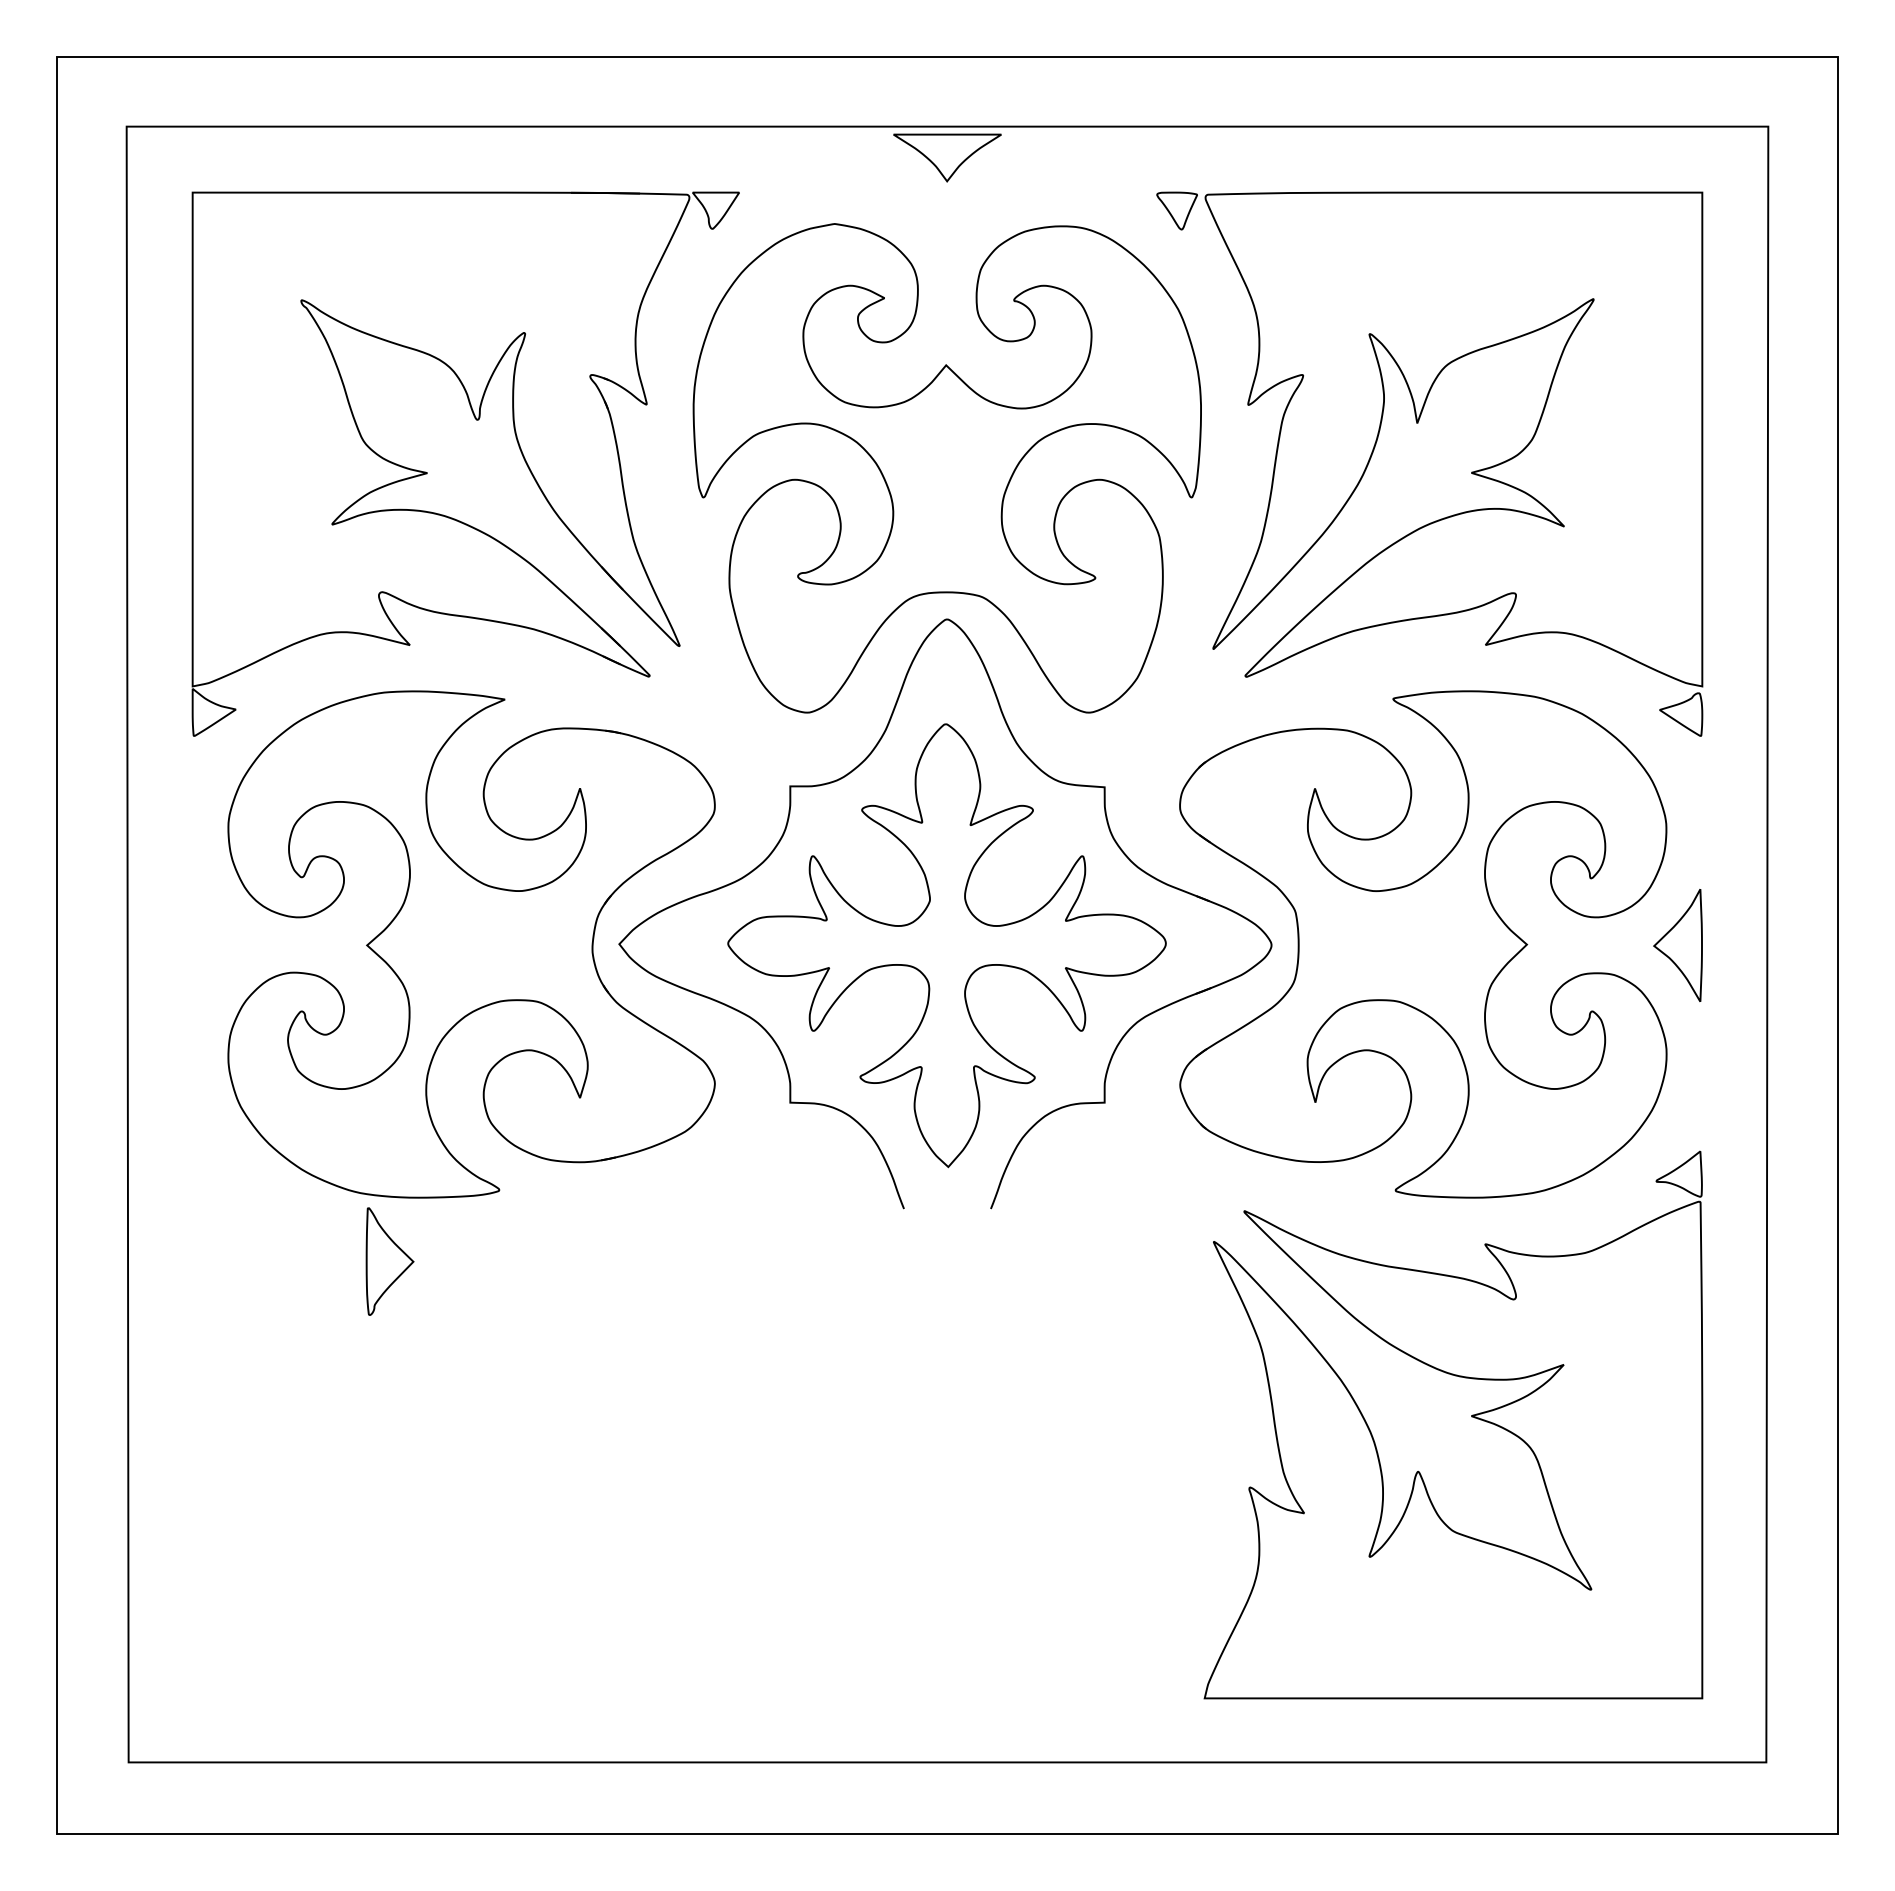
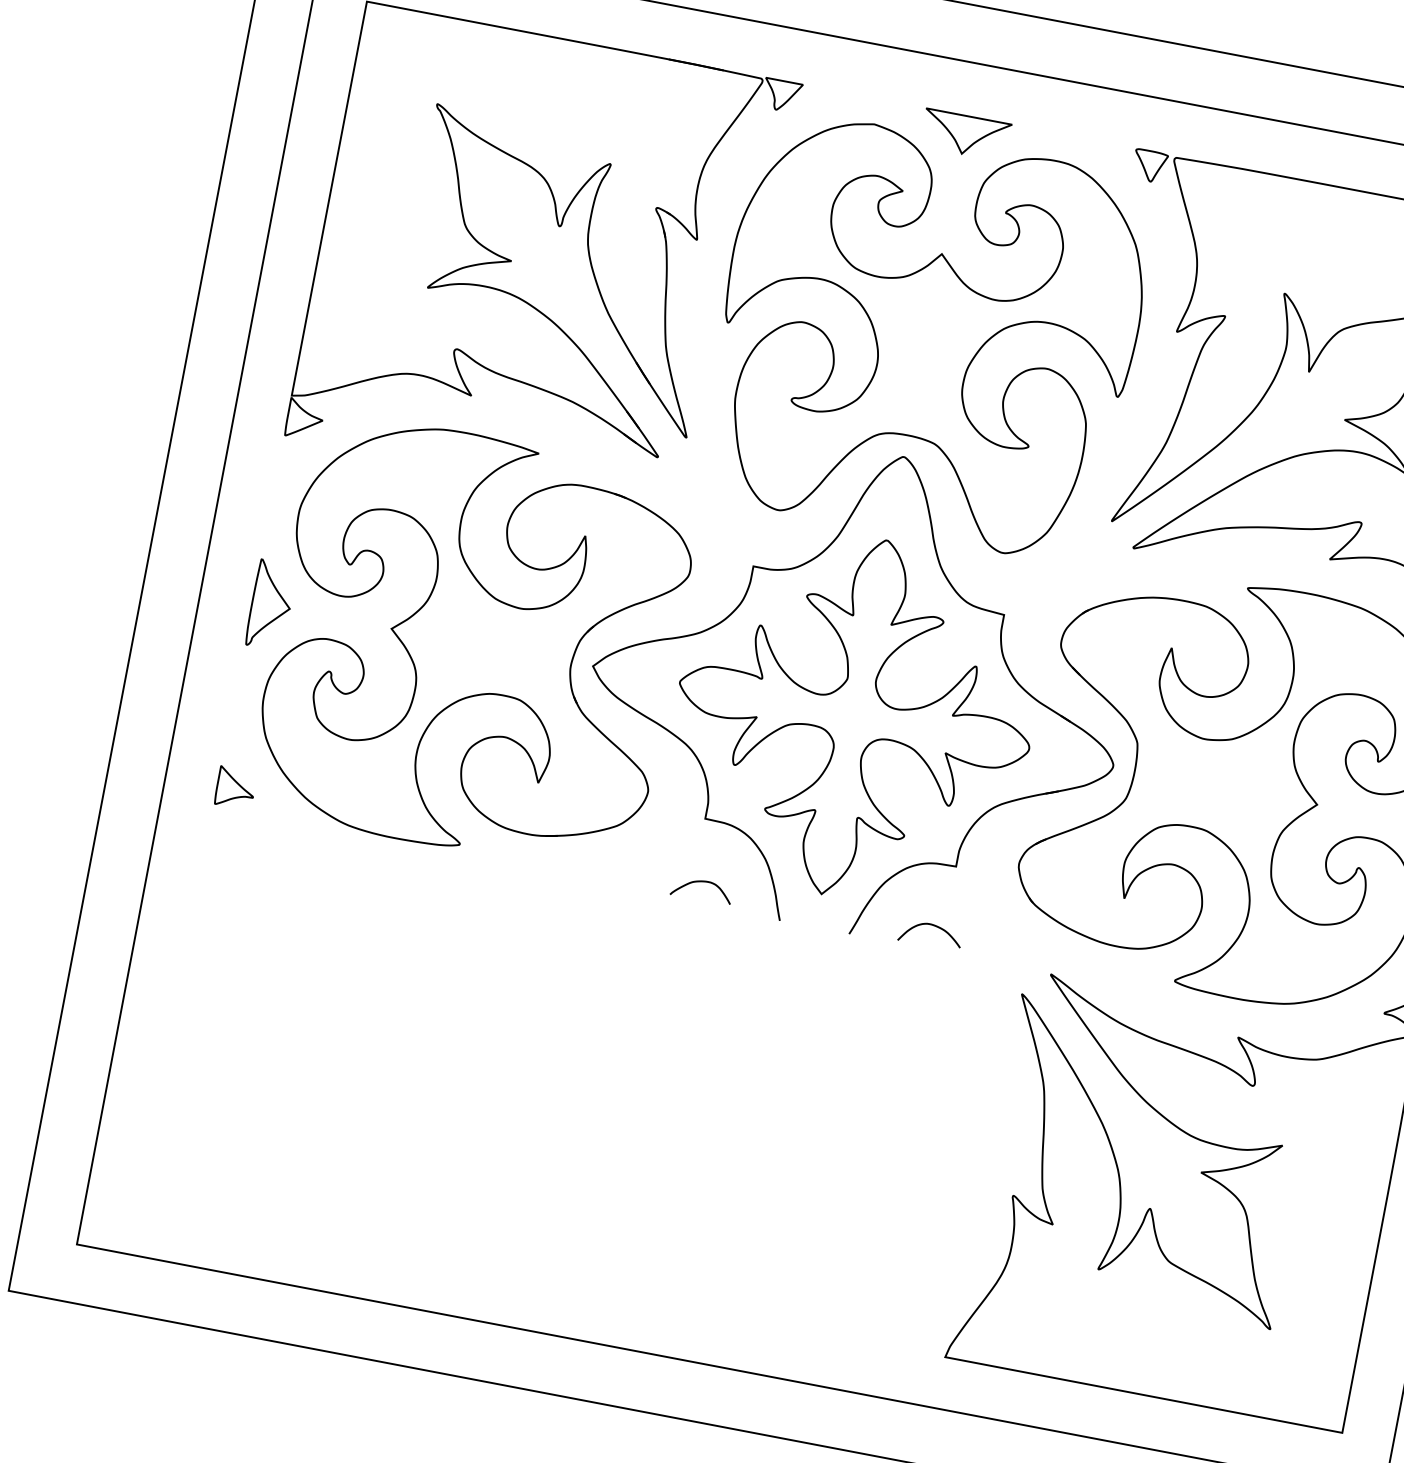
part: (947, 157) -> (965, 134), moved
part: (215, 1173) -> (235, 787), added
curve: (800, 1180) -> (701, 882), added
curve: (1093, 1180) -> (935, 927), added
part: (389, 1261) -> (270, 605), moved

